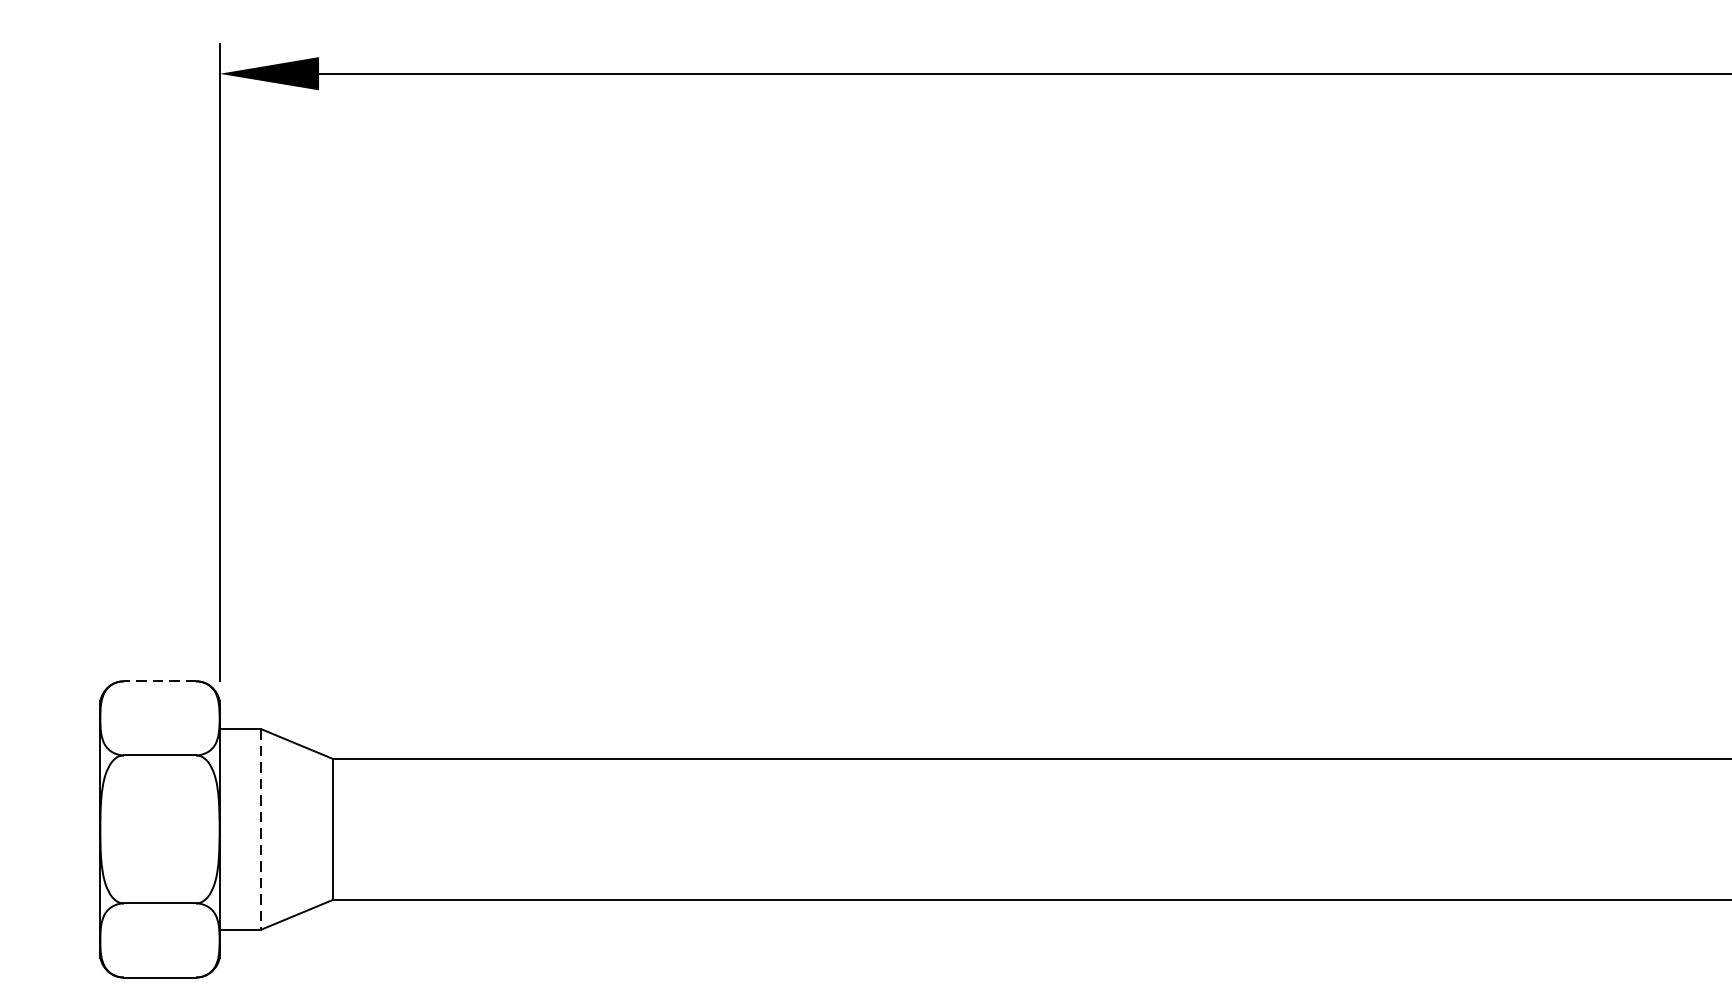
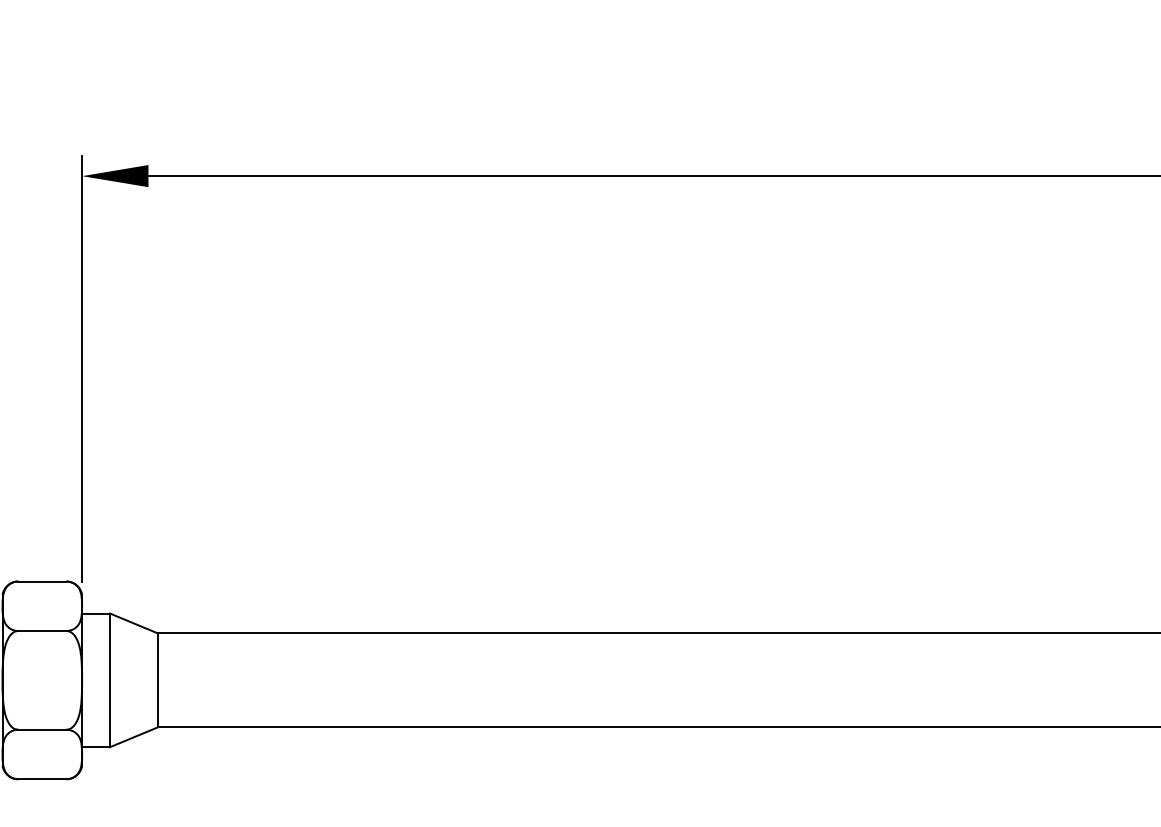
line: (158, 681) -> (41, 581), dashed -> solid
line: (262, 829) -> (110, 680), dashed -> solid

